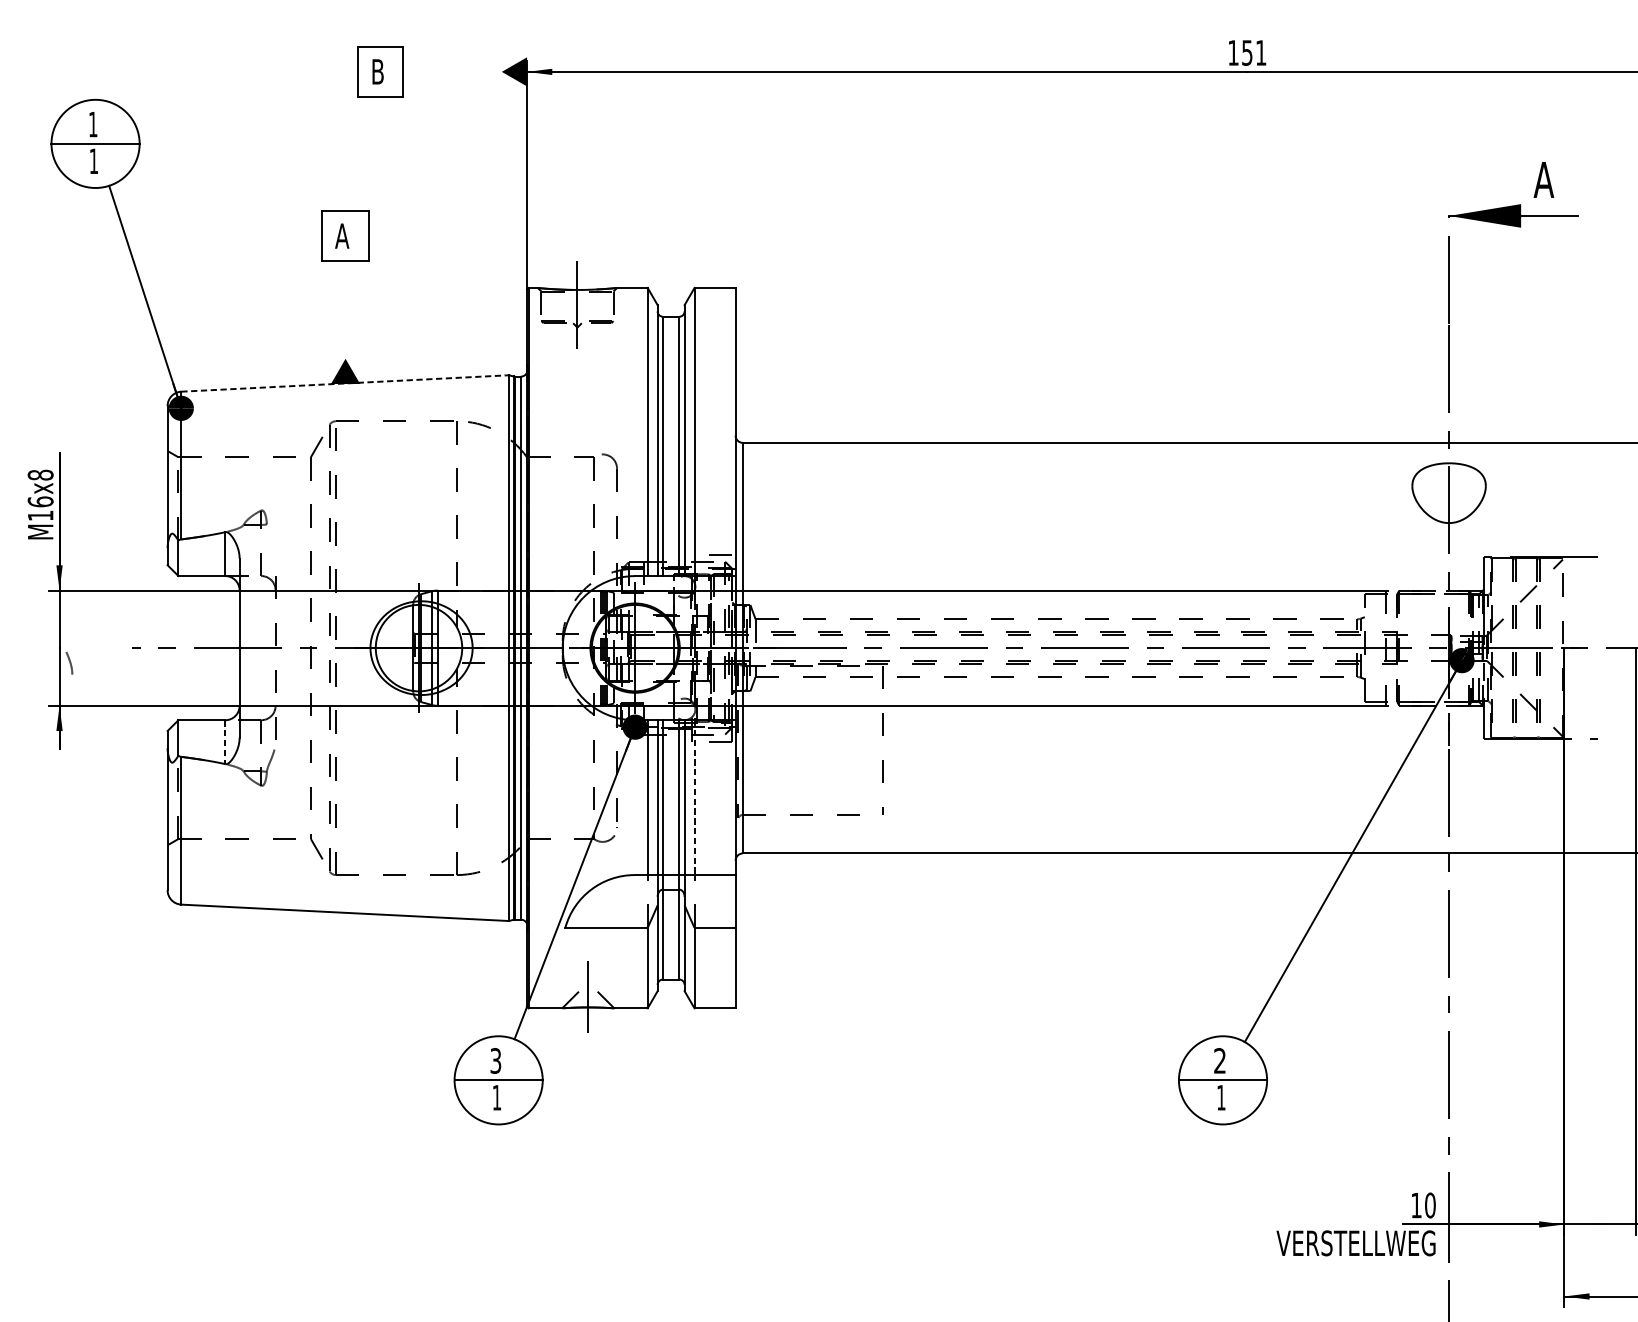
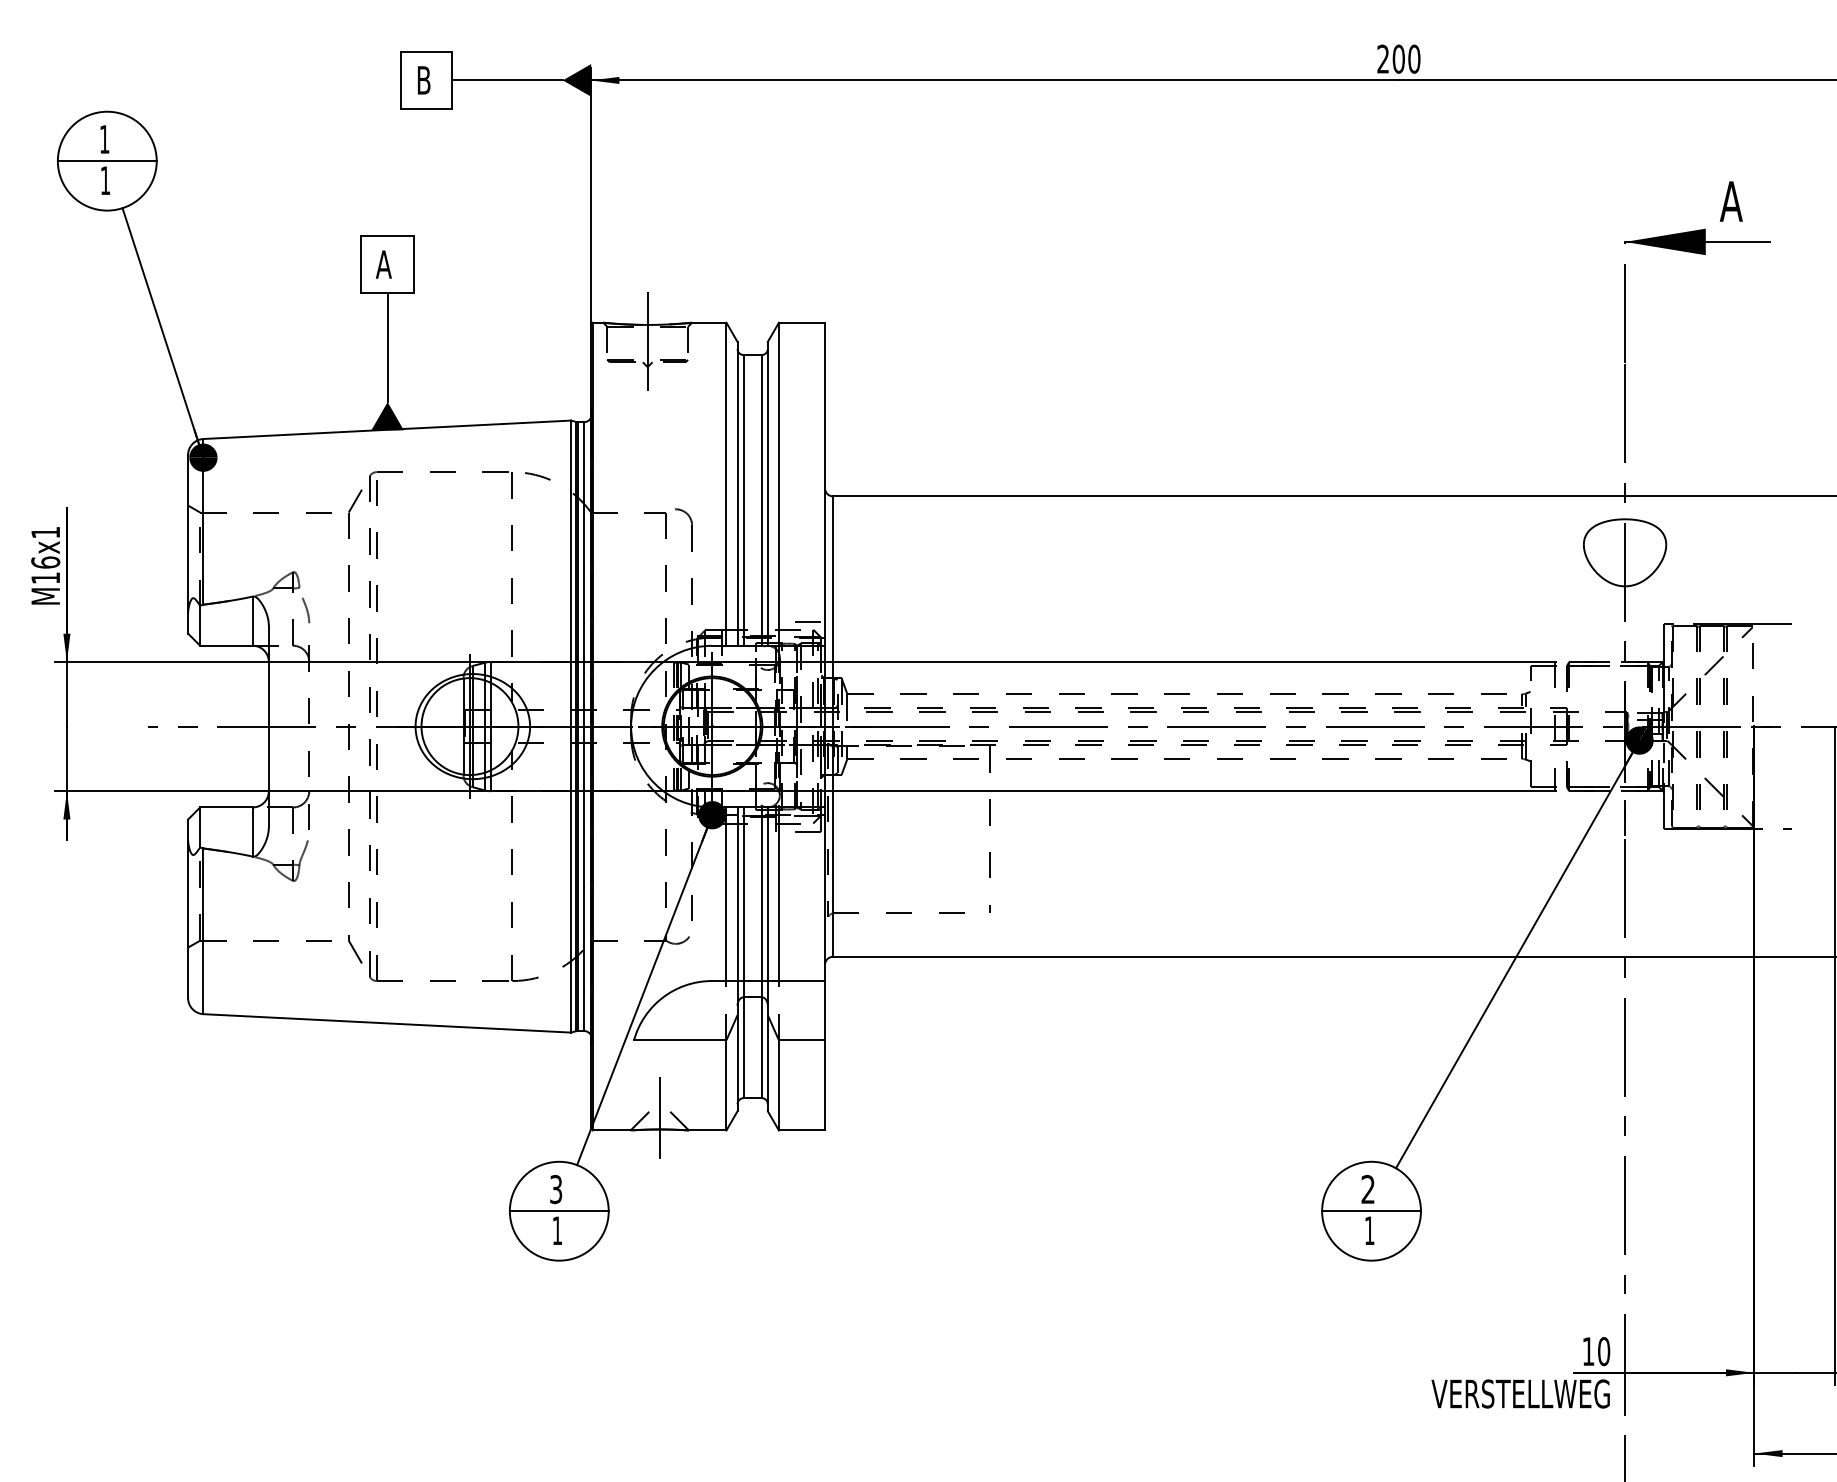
text: (1247, 52) -> (1398, 58), 151 -> 200
line: (451, 71) -> (506, 80), added
line: (345, 310) -> (387, 347), added
line: (345, 383) -> (387, 429), dashed -> solid
text: (40, 475) -> (45, 532), M16x8 -> M16x1
curve: (69, 663) -> (306, 610), moved
line: (225, 742) -> (252, 832), dashed -> solid
line: (694, 797) -> (778, 894), dashed -> solid

